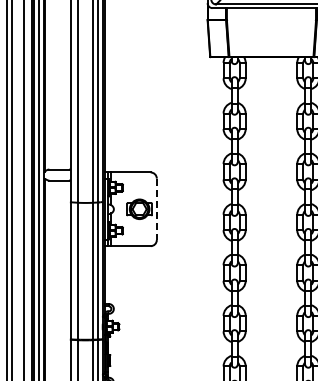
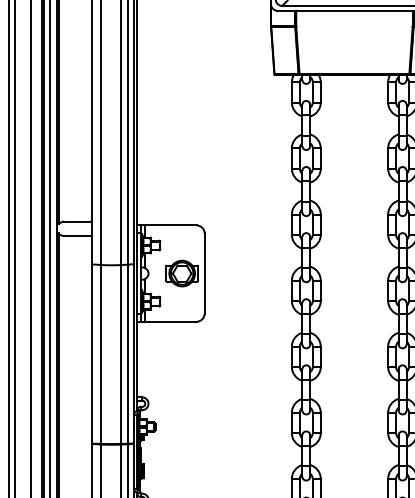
line: (156, 209) -> (204, 273), dashed -> solid

